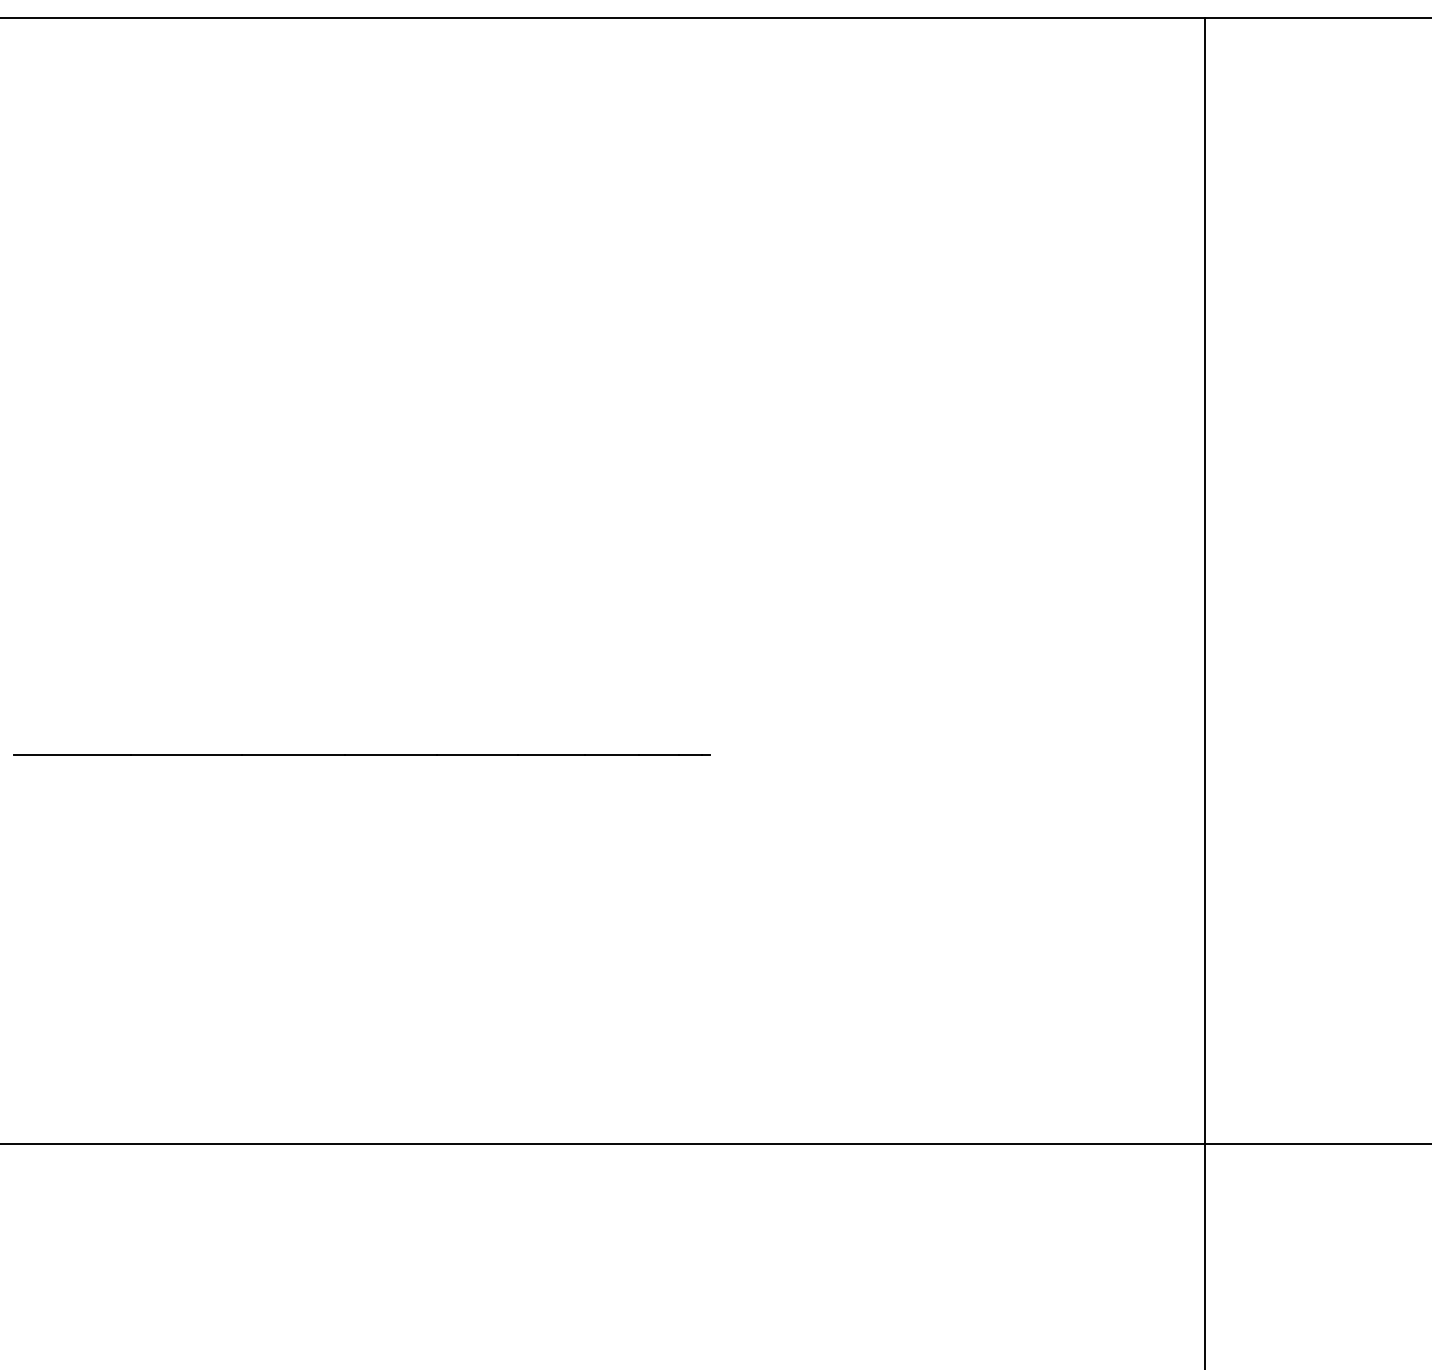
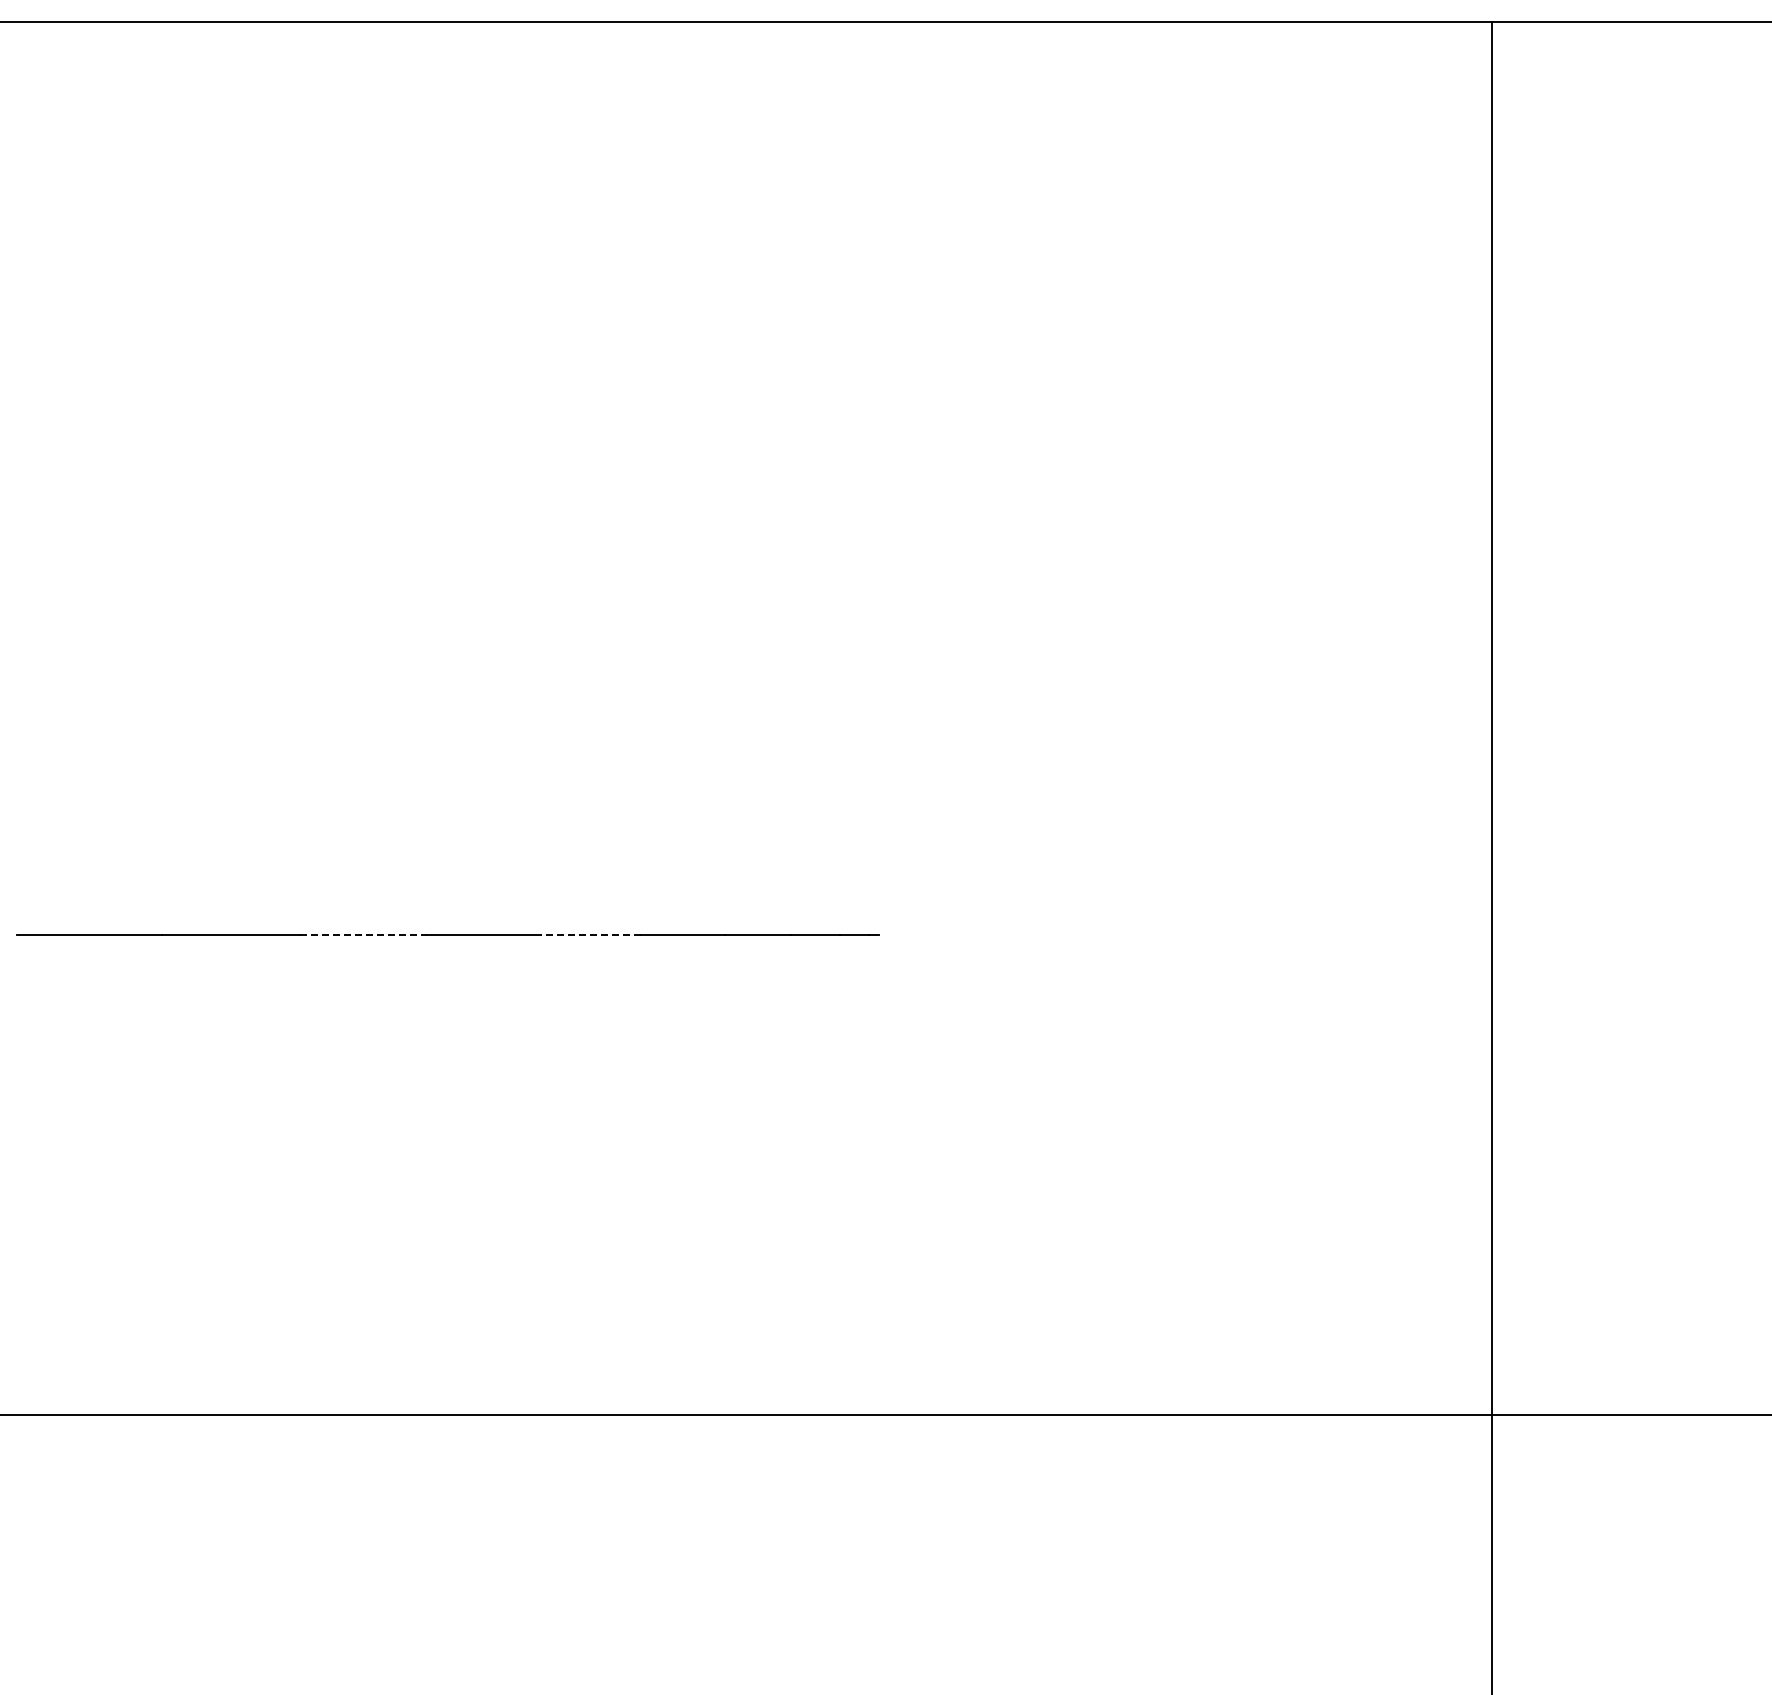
line: (293, 755) -> (363, 934), solid -> dashed
line: (477, 755) -> (590, 934), solid -> dashed

